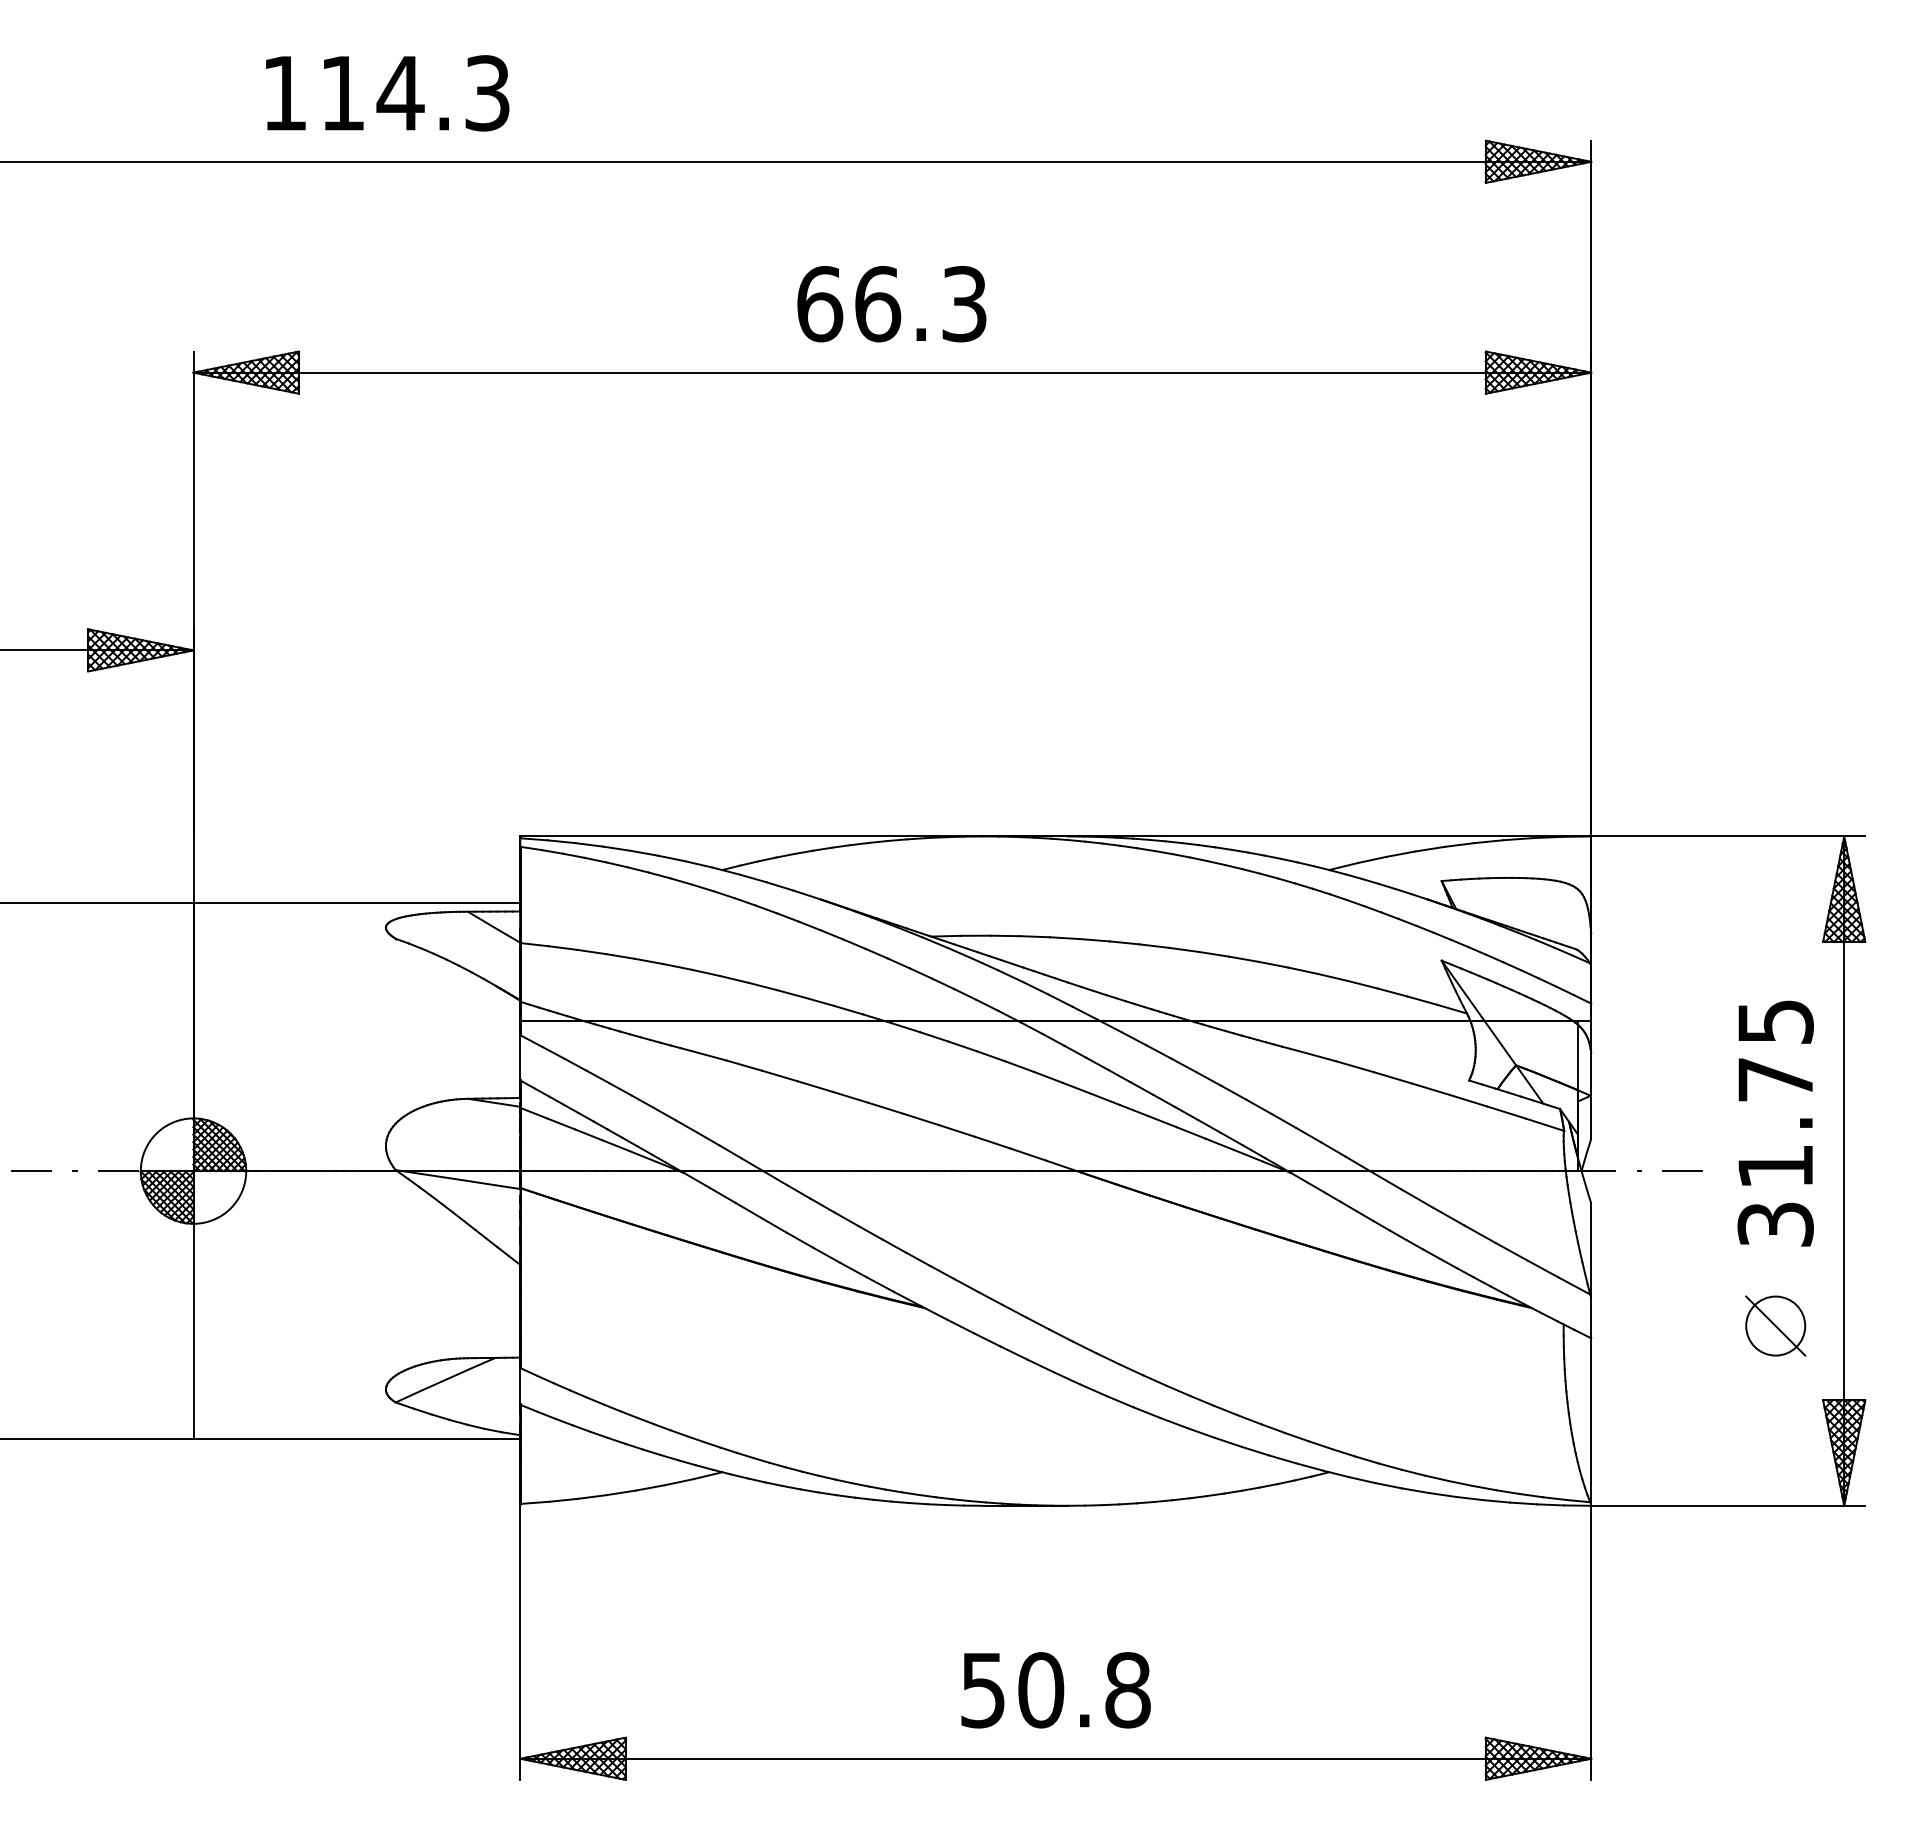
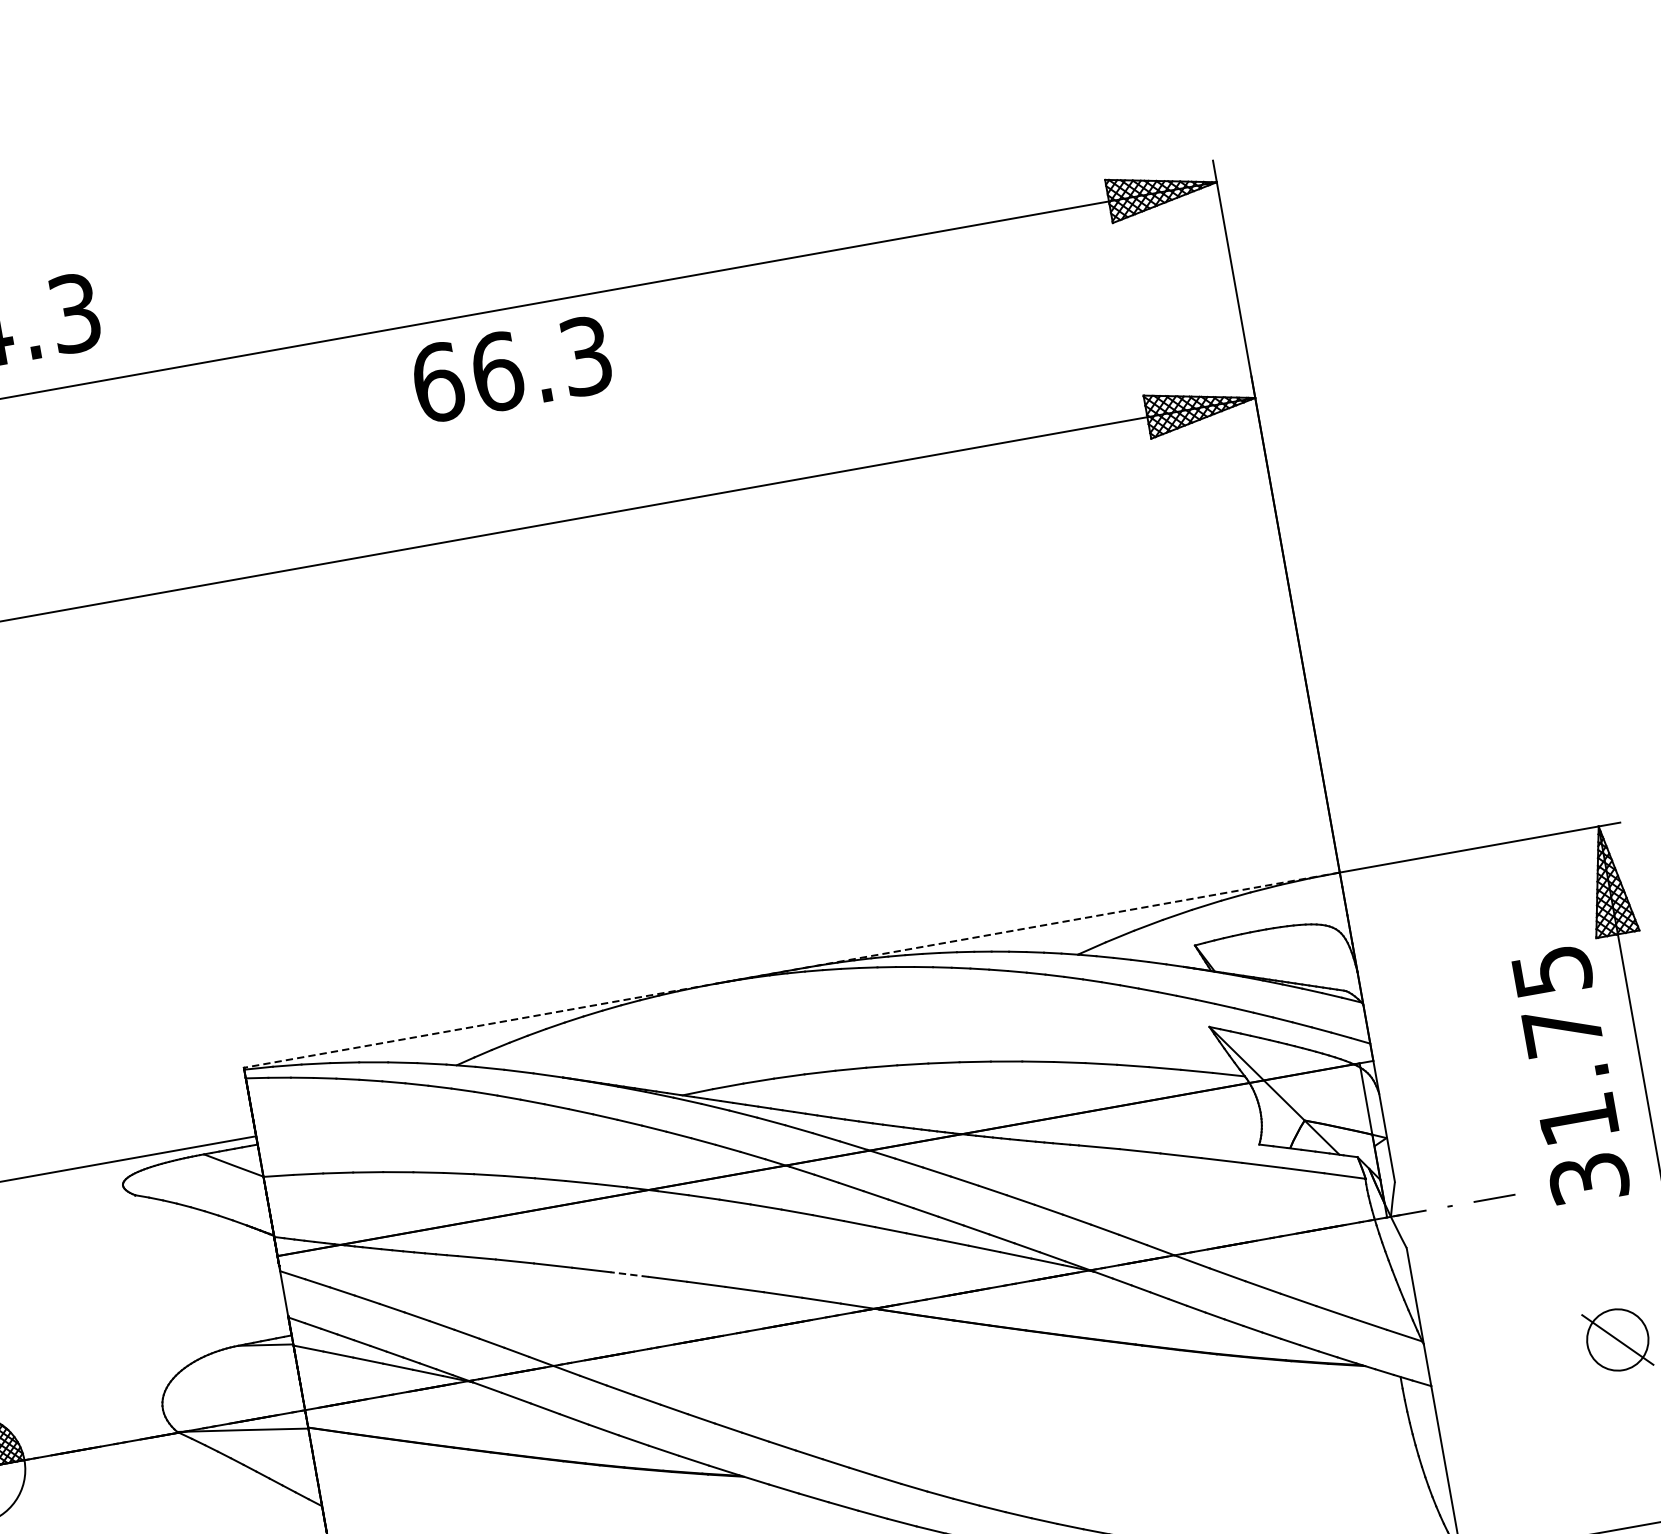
text: (891, 304) -> (511, 369), moved
line: (1055, 836) -> (791, 970), solid -> dashed
line: (850, 1097) -> (629, 1274), solid -> dashed
text: (1775, 1123) -> (1570, 1075), moved

